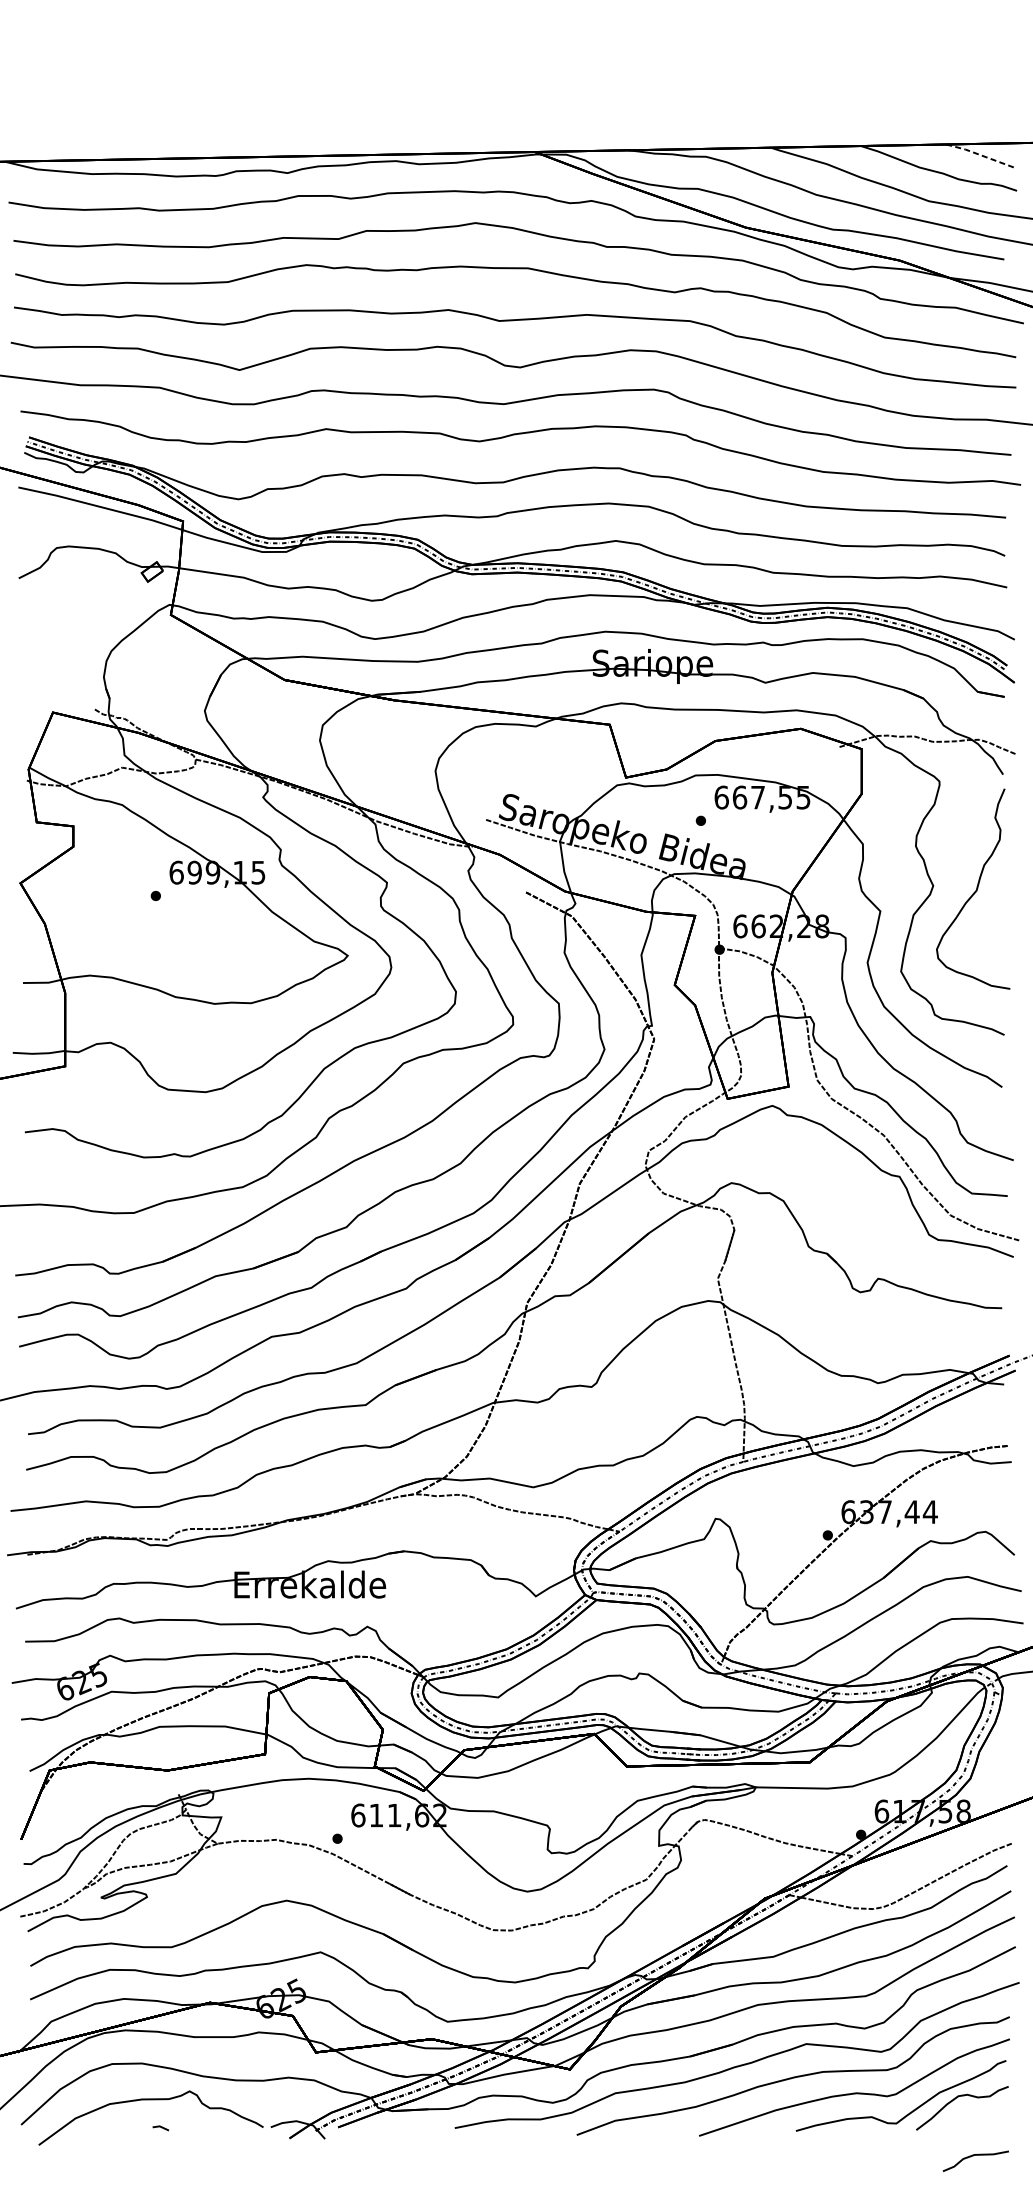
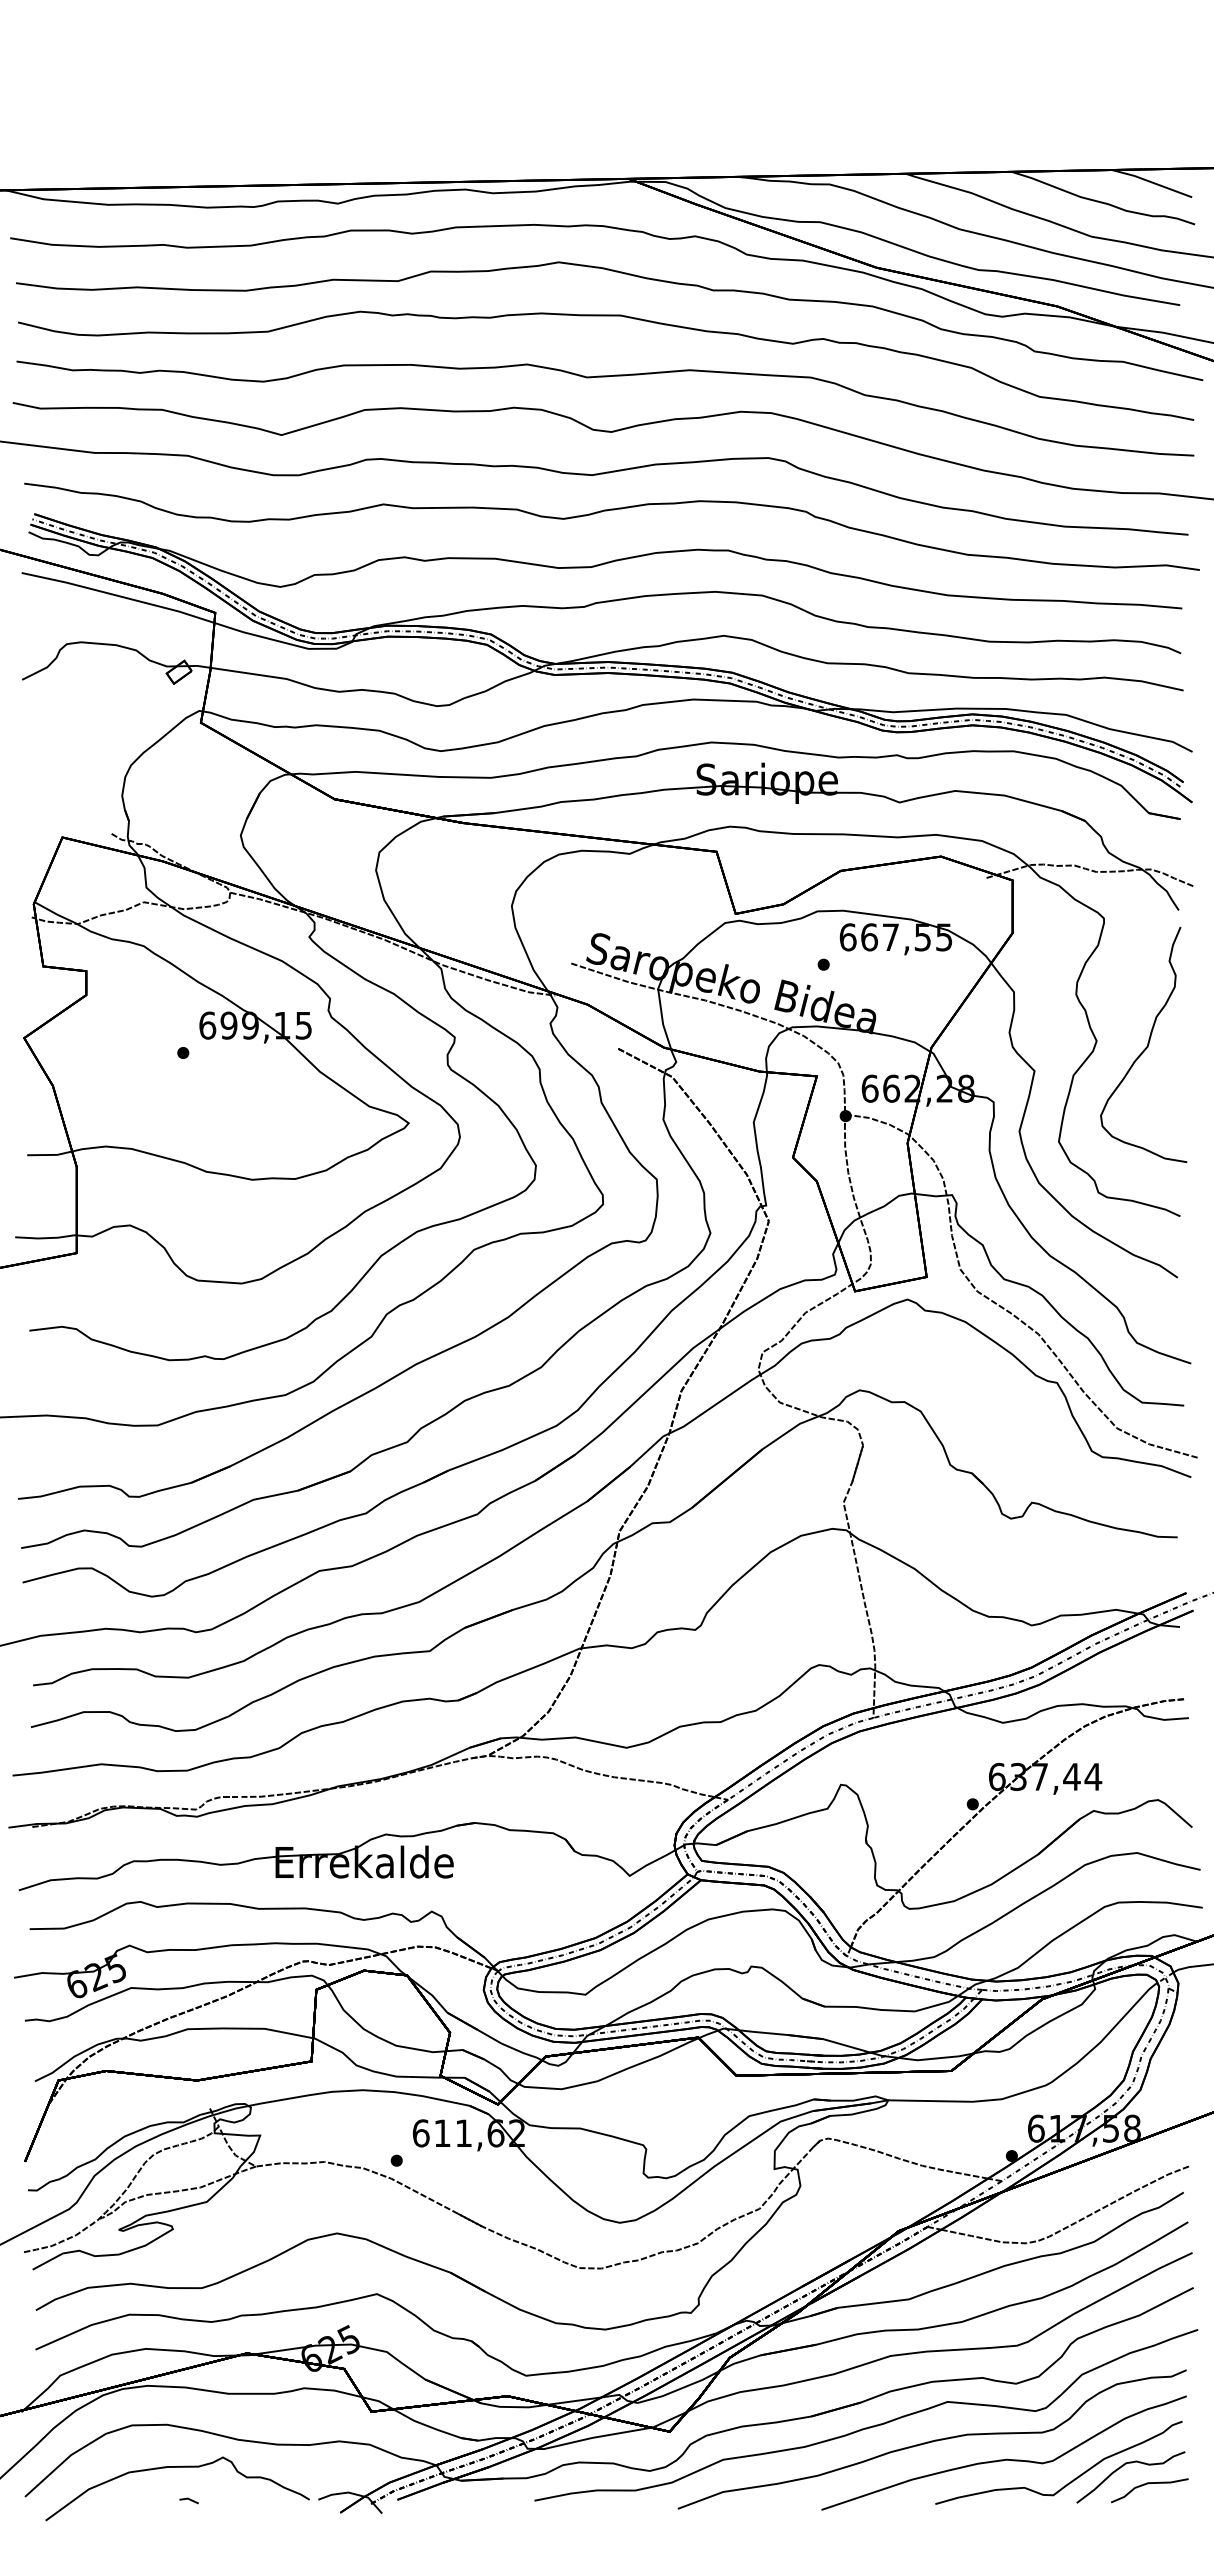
line: (980, 155) -> (1152, 182), dashed -> solid
curve: (974, 2156) -> (1148, 2484), moved

